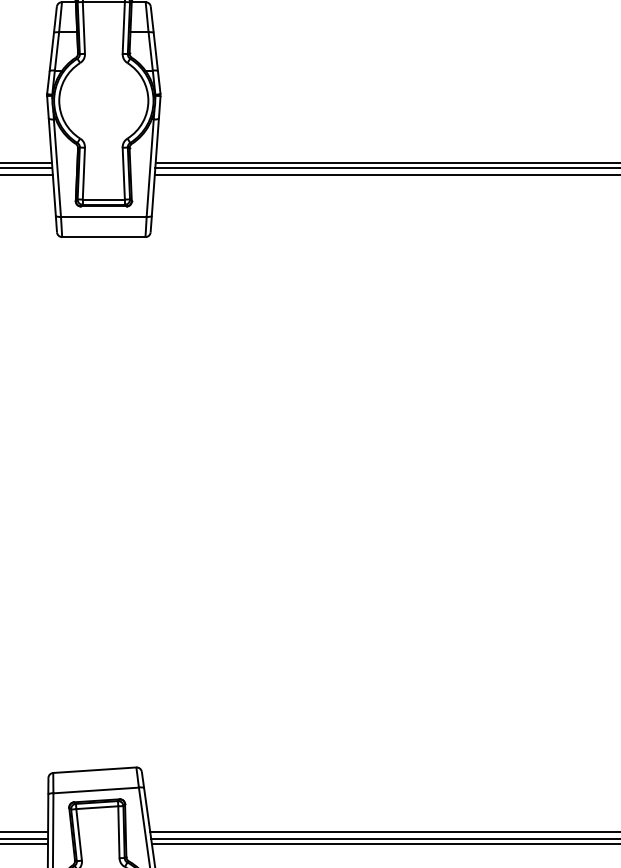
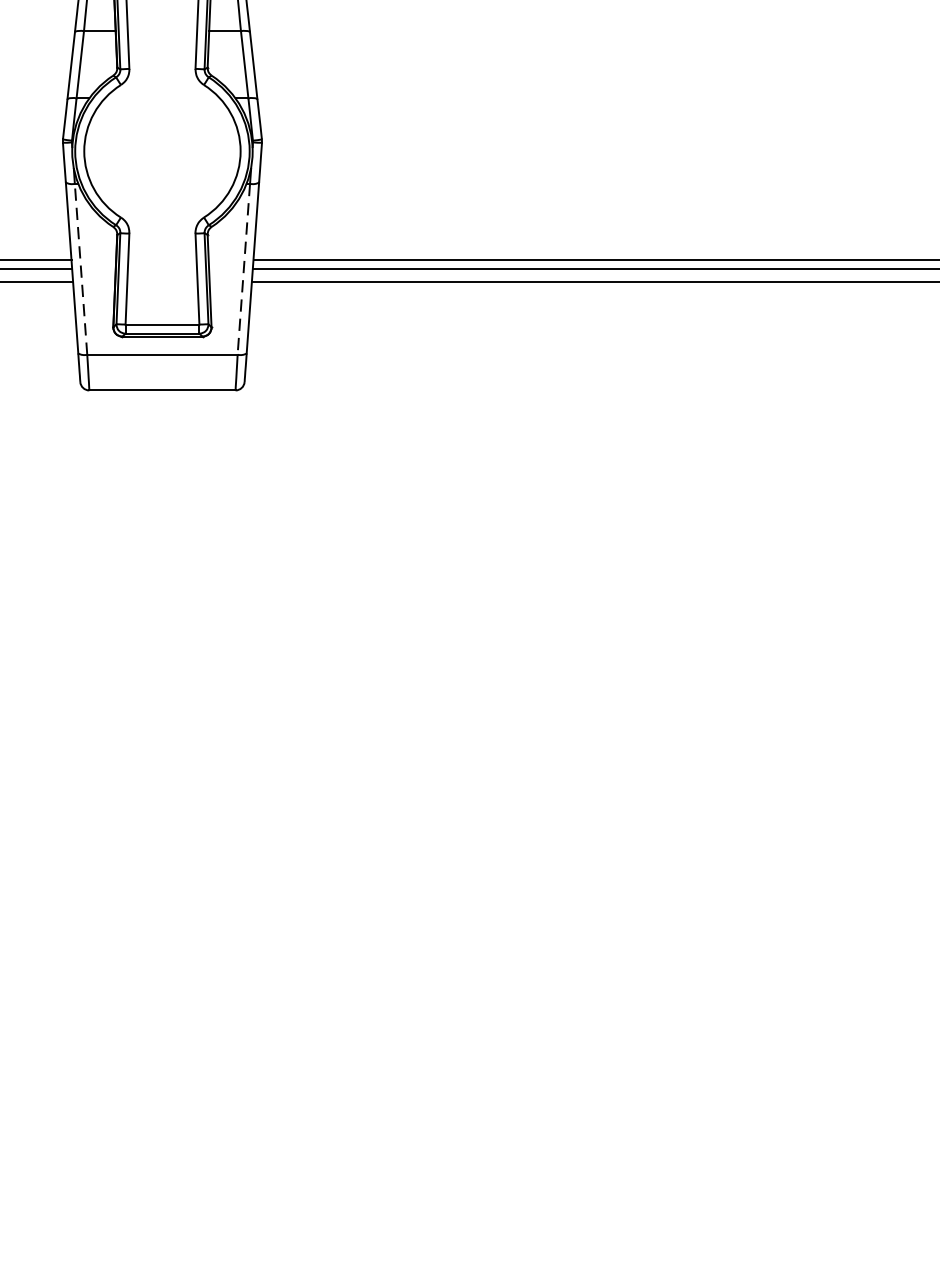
line: (57, 168) -> (81, 270), solid -> dashed
line: (150, 168) -> (244, 270), solid -> dashed

